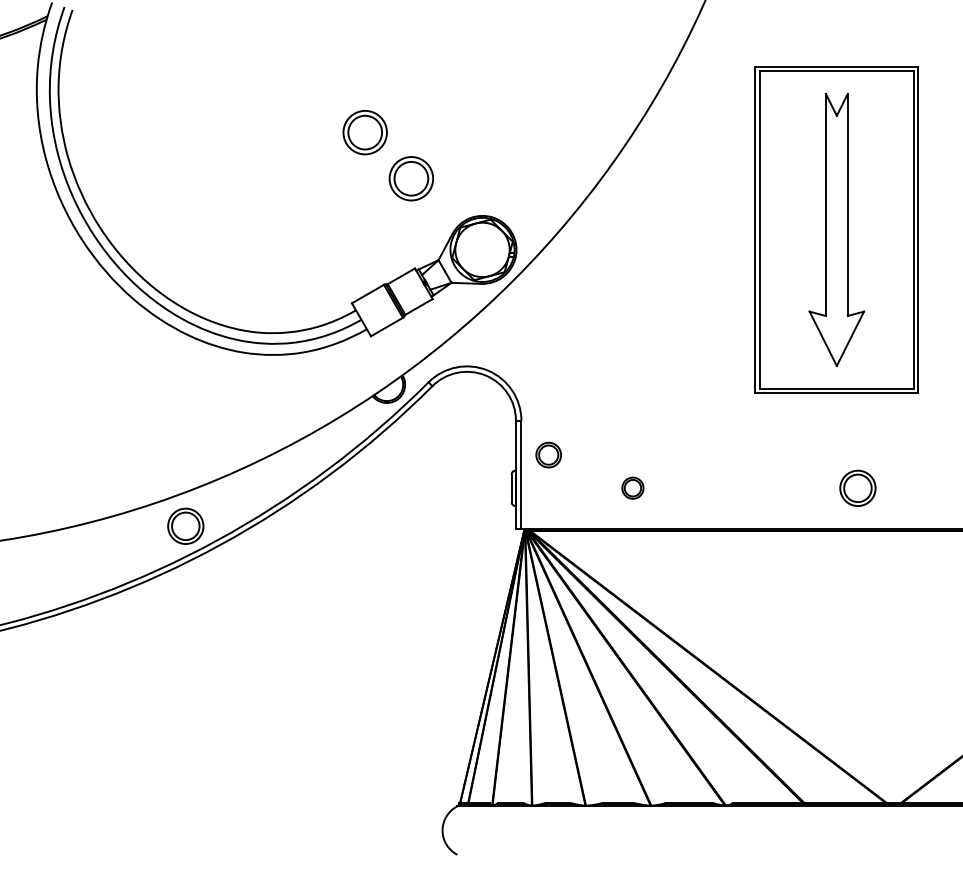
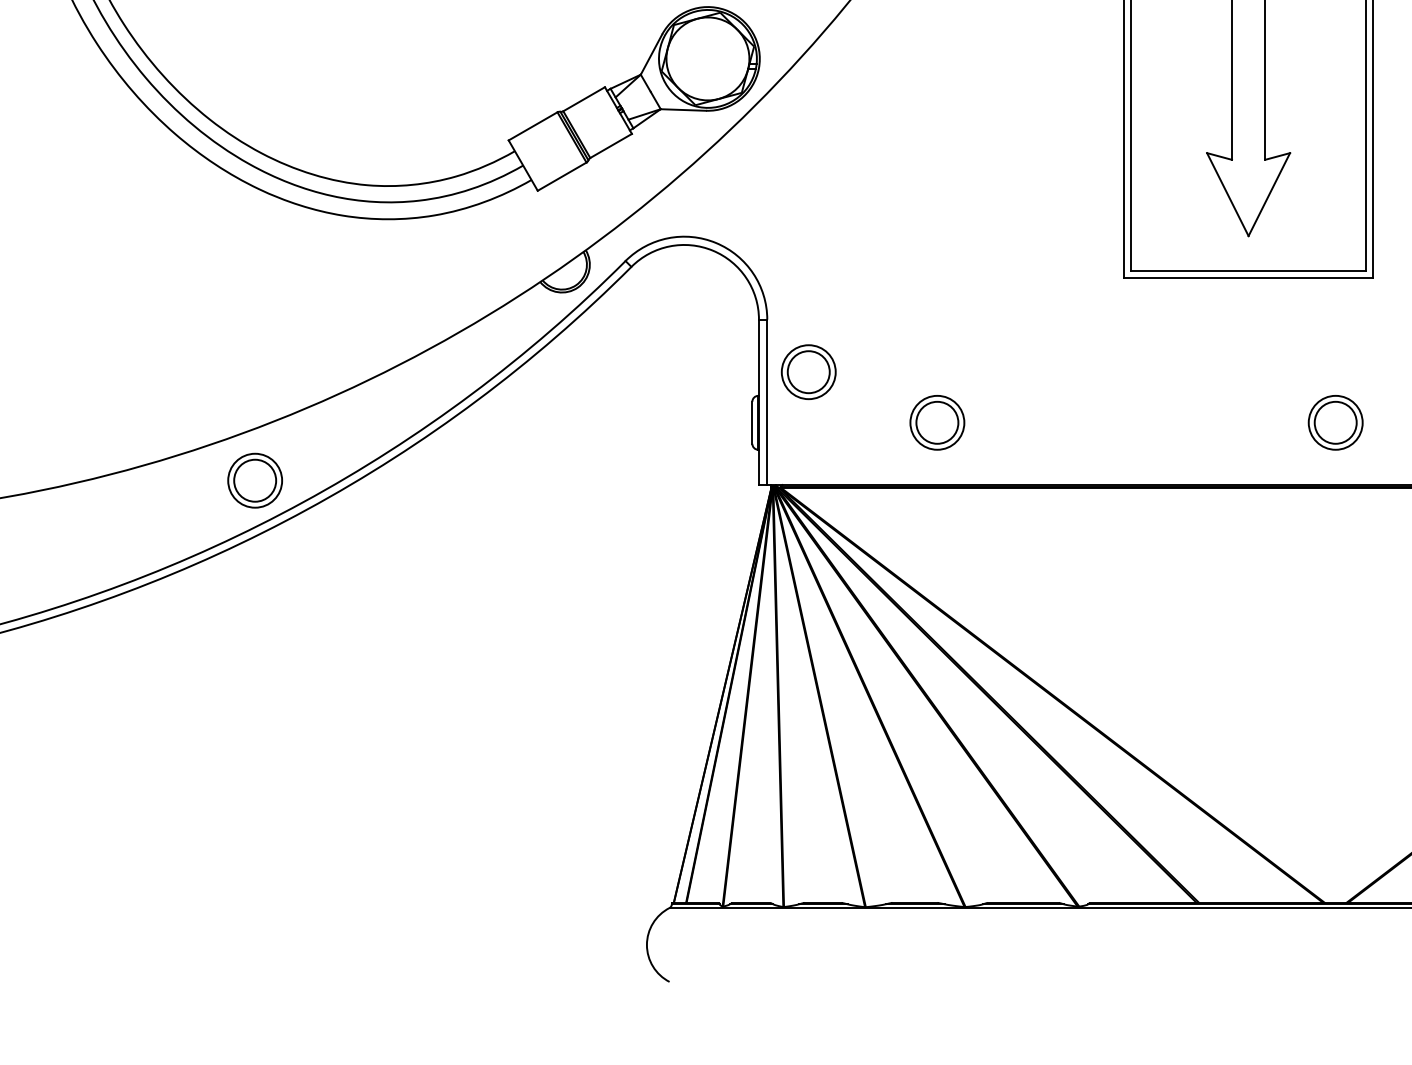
part: (548, 454) -> (808, 371), size x1.43
part: (632, 487) -> (936, 421), size x1.67
part: (857, 487) -> (1335, 421), moved

